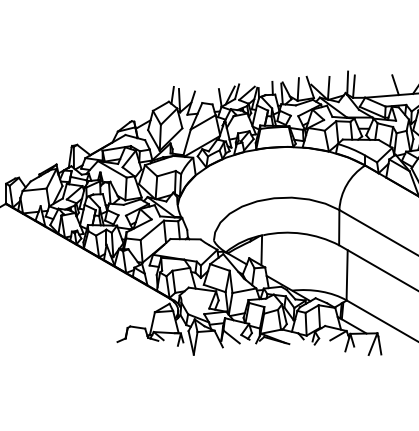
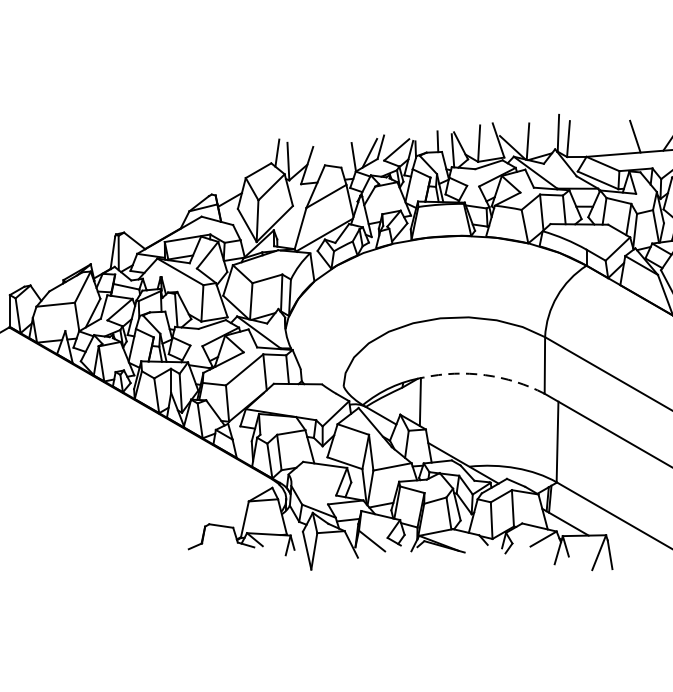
arc: (302, 233) -> (485, 374), solid -> dashed

